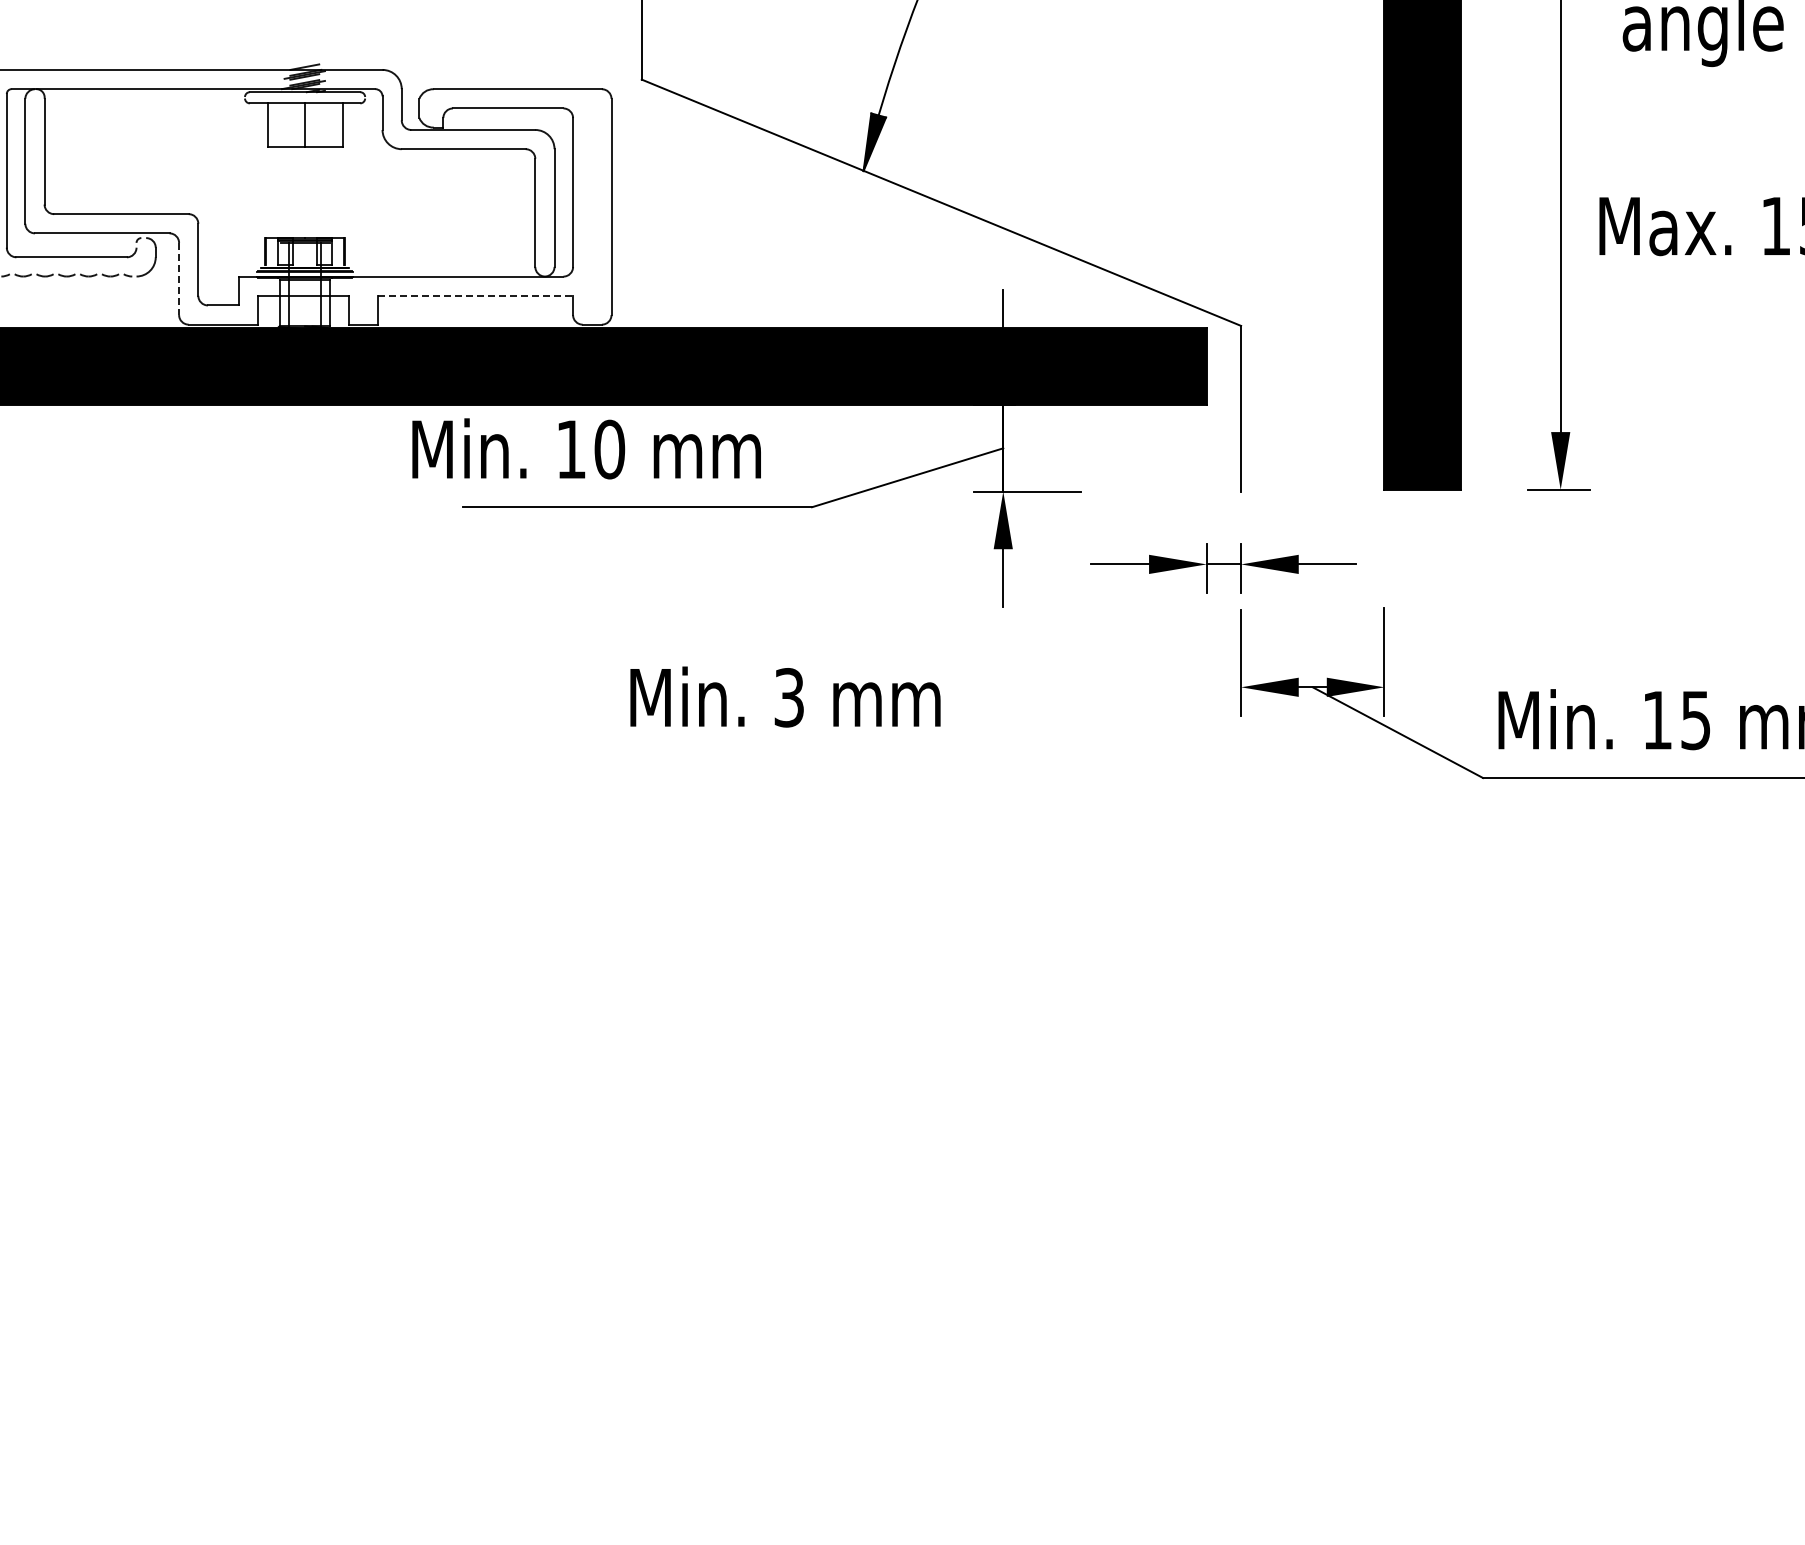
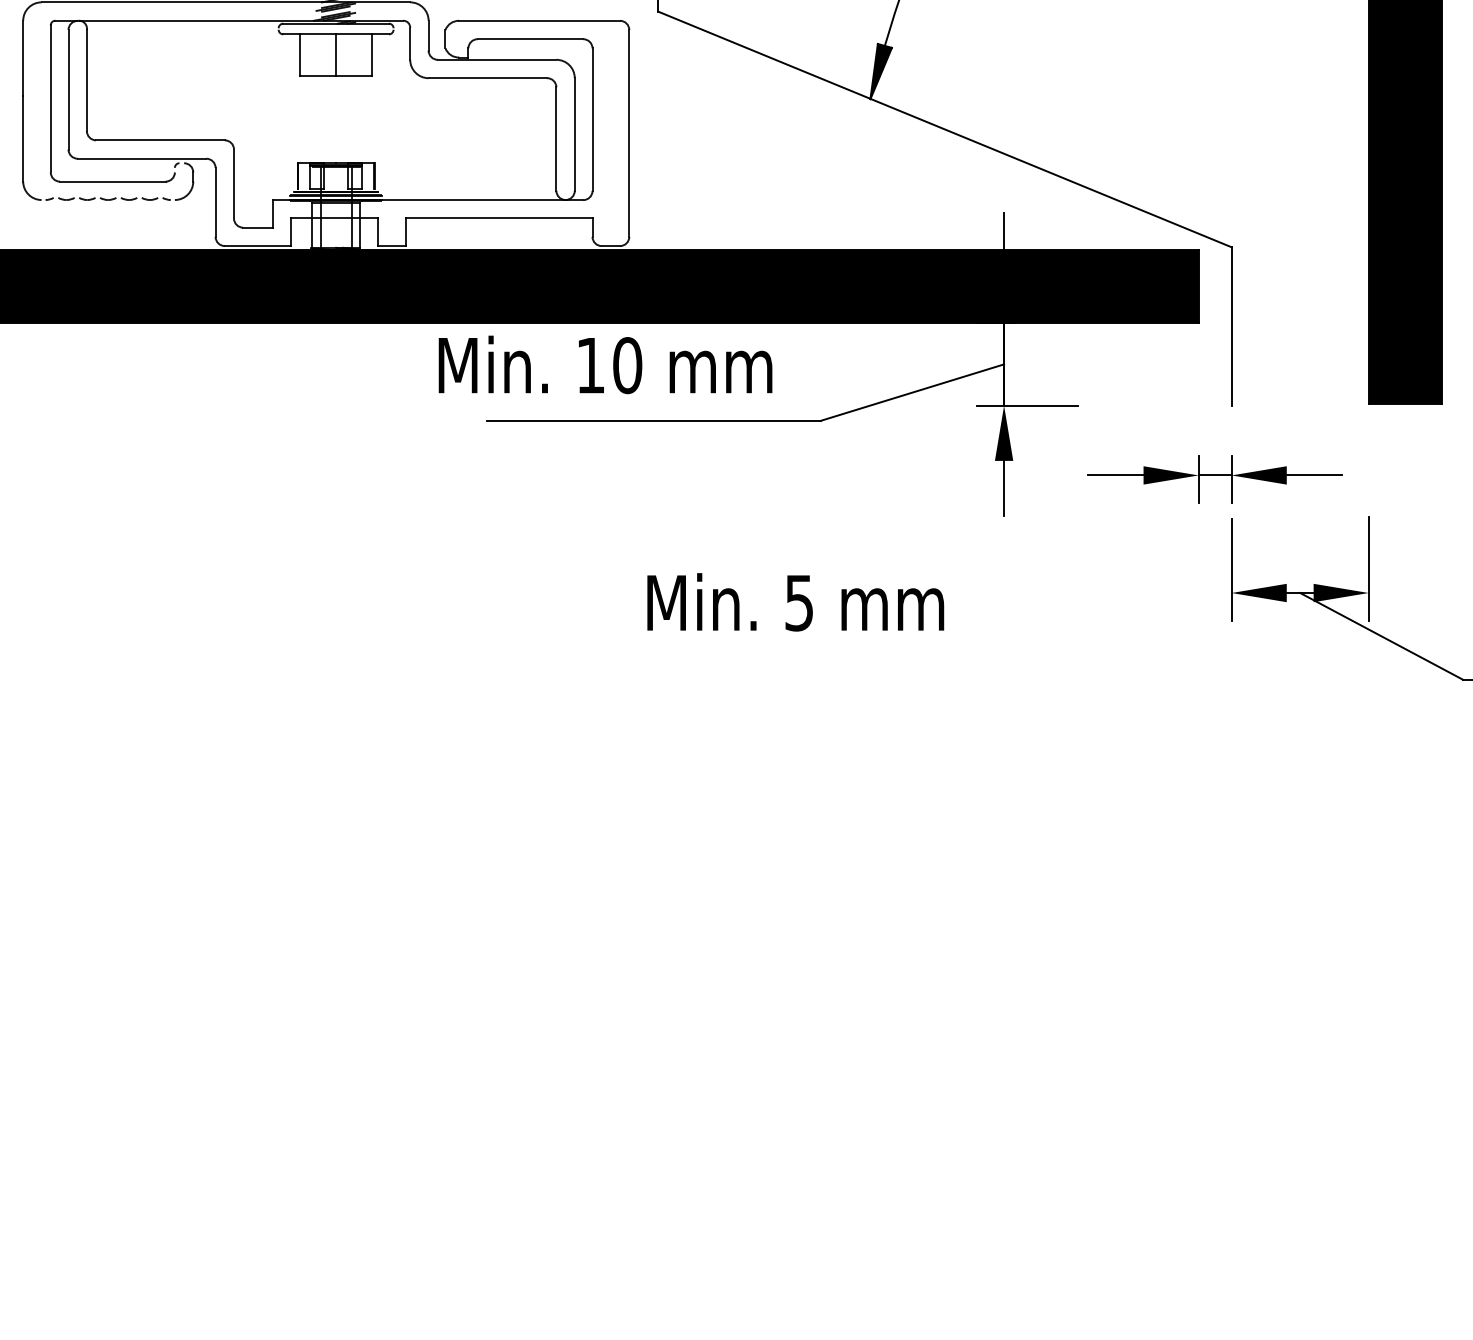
line: (179, 279) -> (215, 202), dashed -> solid
line: (476, 295) -> (500, 218), dashed -> solid
text: (789, 697) -> (799, 602), 3 -> 5

